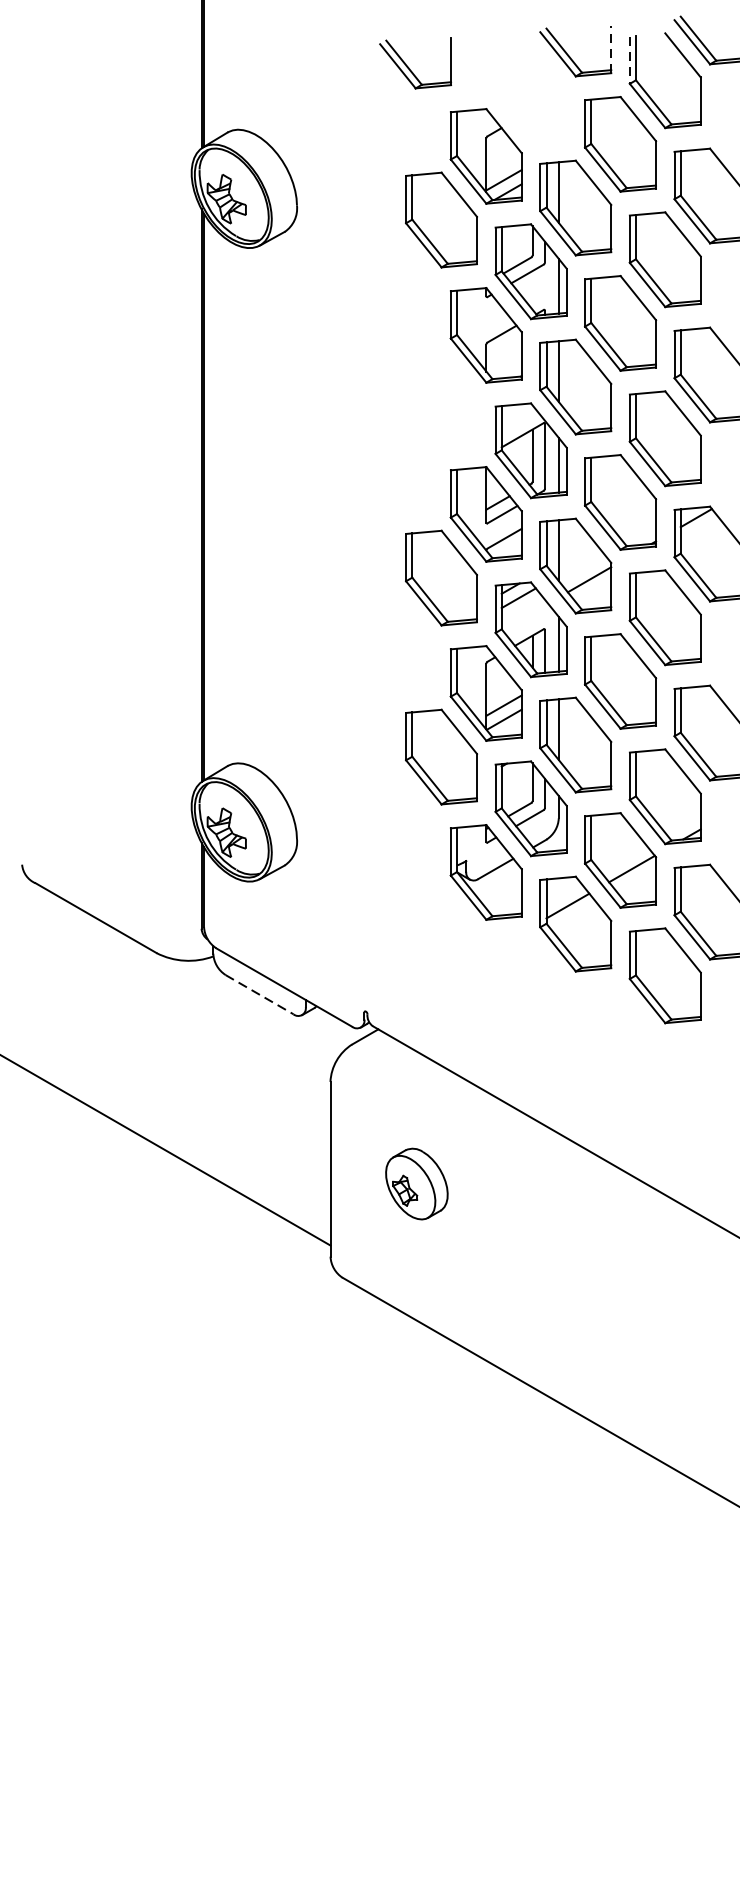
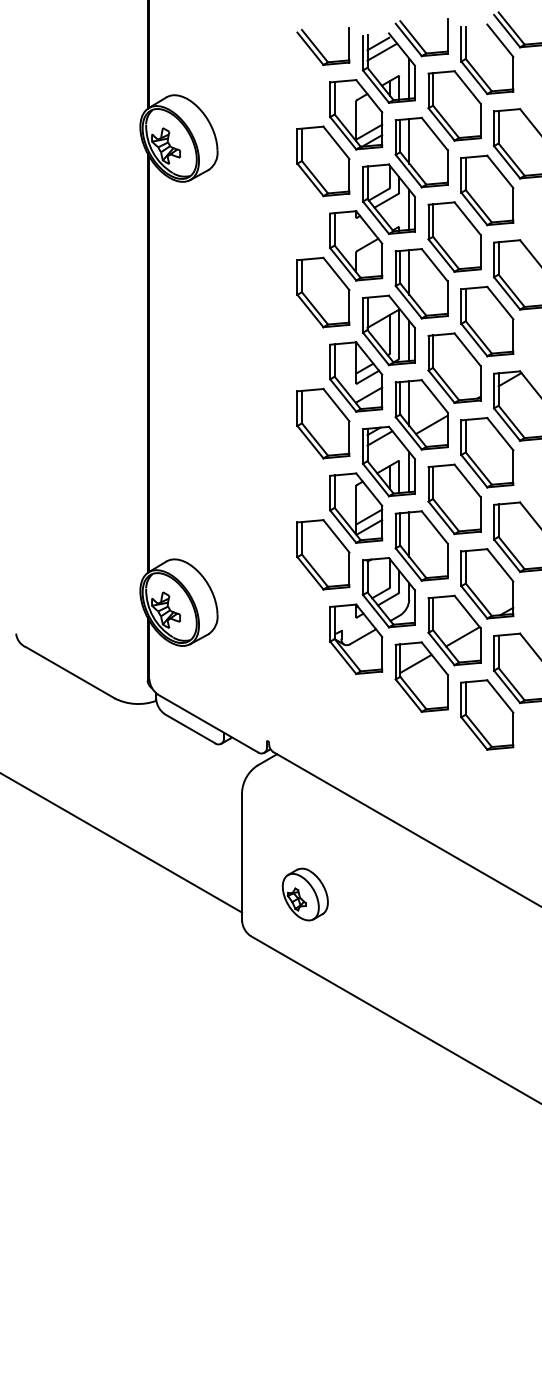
line: (610, 48) -> (447, 35), dashed -> solid
line: (630, 60) -> (461, 44), dashed -> solid
part: (415, 63) -> (323, 46), moved
part: (530, 91) -> (388, 67), added
part: (441, 399) -> (323, 292), added
line: (260, 994) -> (190, 728), dashed -> solid
part: (415, 1183) -> (304, 894), moved

